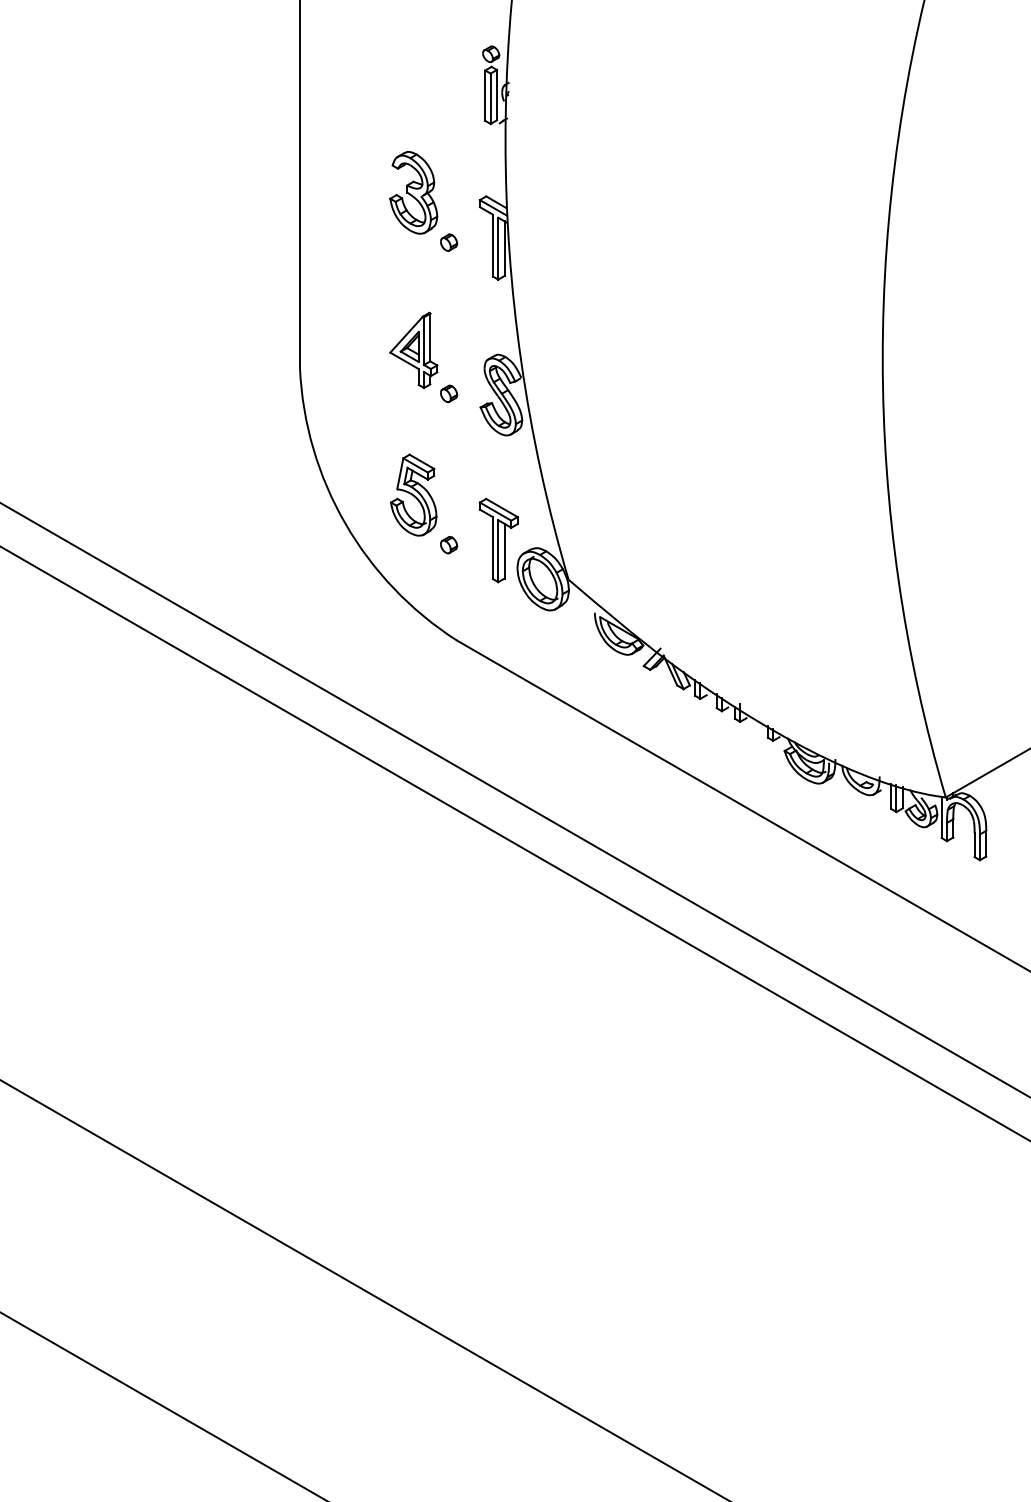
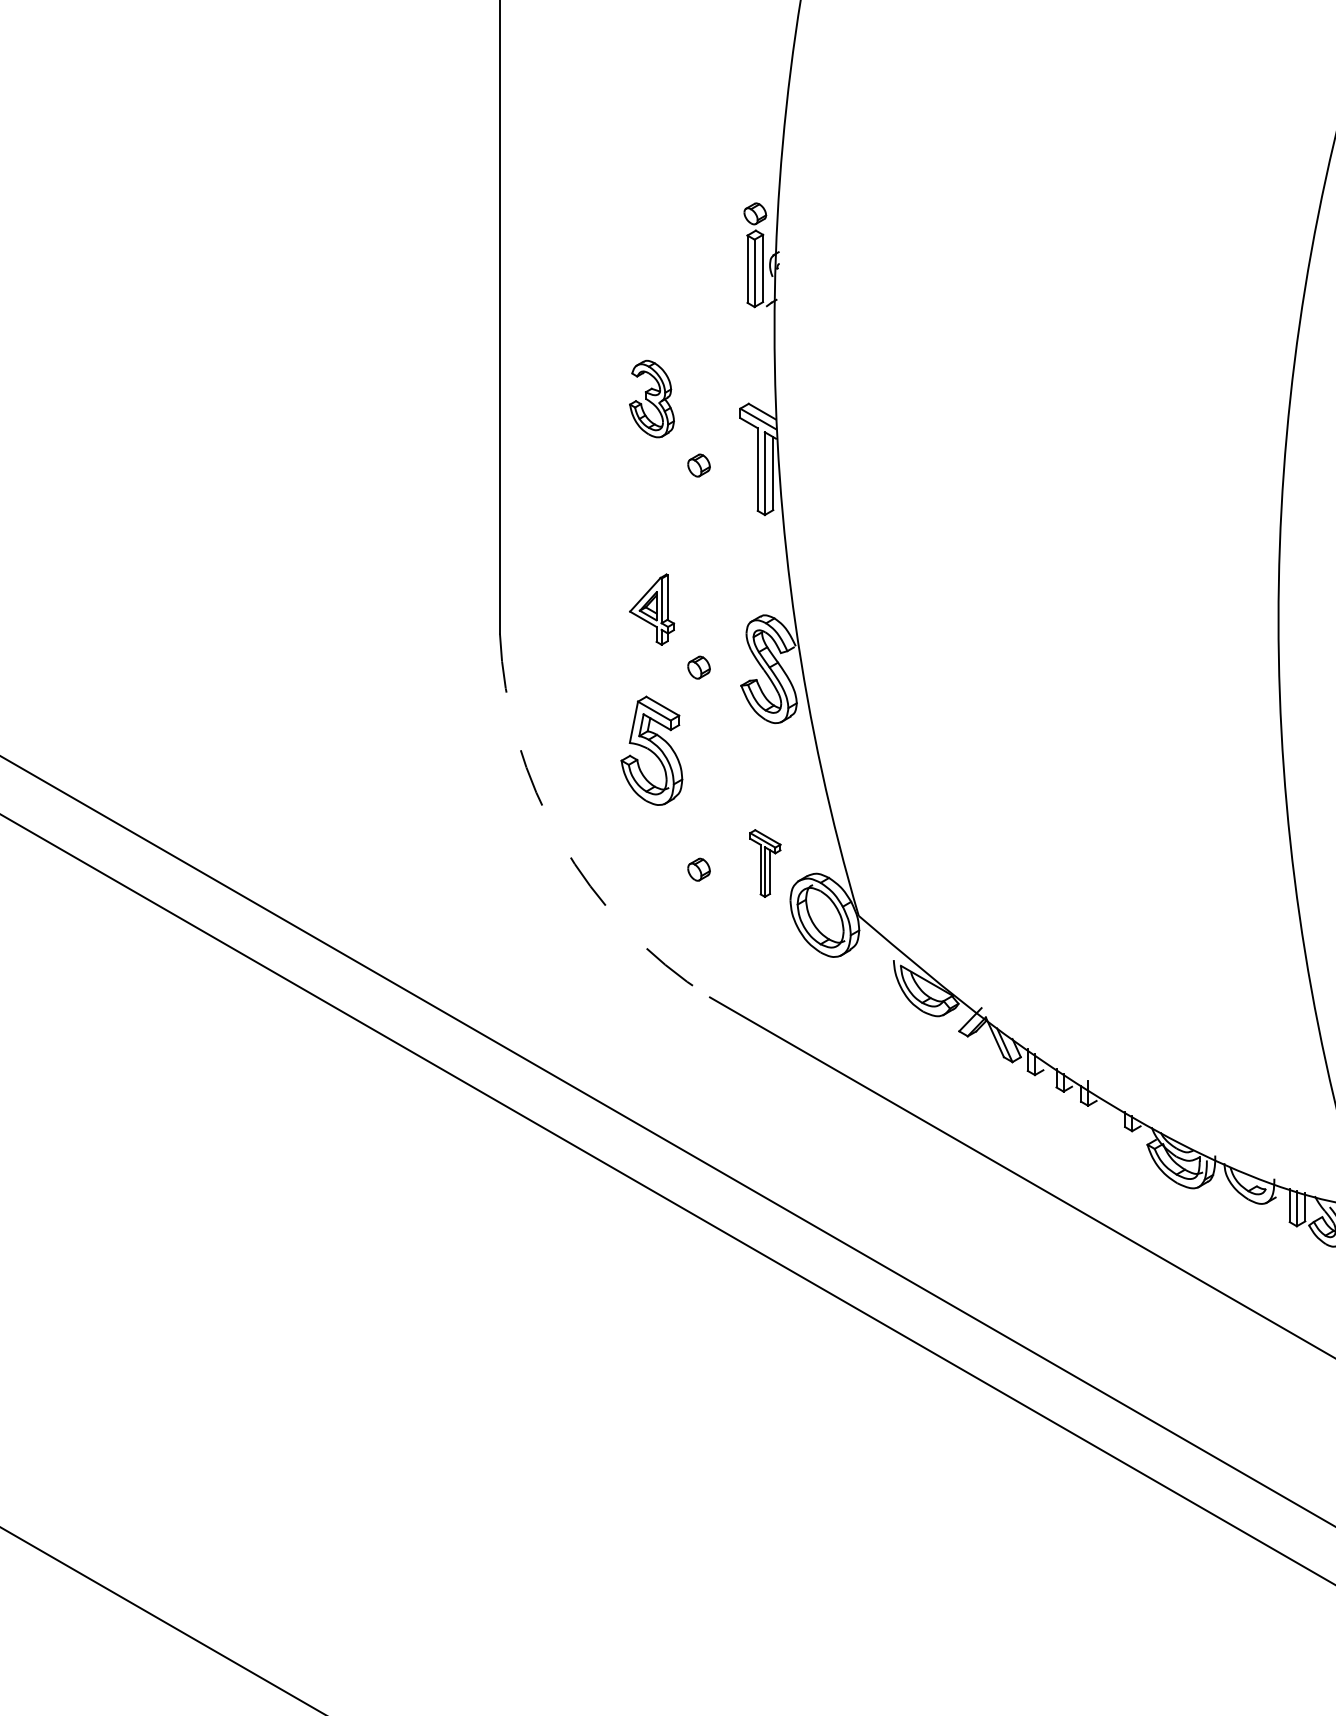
part: (413, 192) -> (651, 398), size x0.7
part: (413, 350) -> (651, 609), size x0.7
part: (413, 494) -> (651, 749), moved
arc: (345, 523) -> (560, 840), solid -> dashed
part: (498, 540) -> (765, 863), size x0.6

